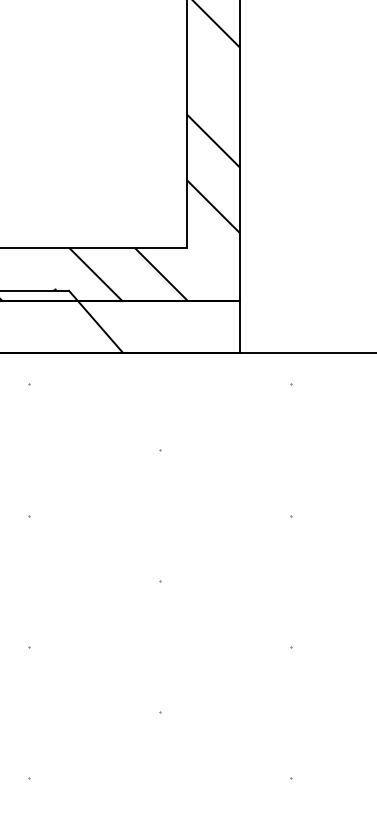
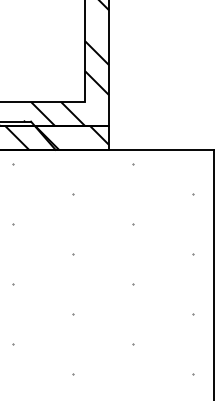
hatch: (126, 327) -> (57, 138), added

